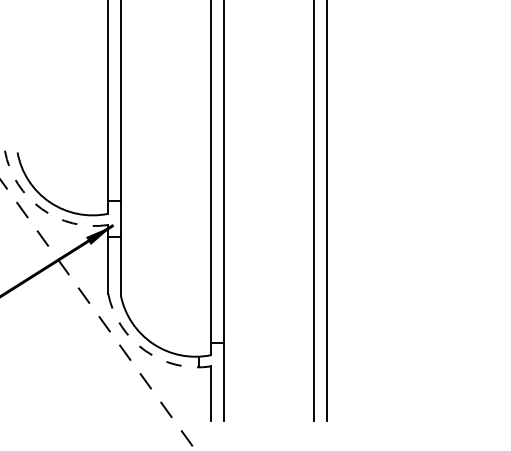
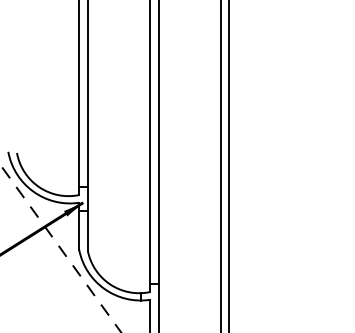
line: (41, 208) -> (33, 191), dashed -> solid
line: (145, 349) -> (104, 288), dashed -> solid

